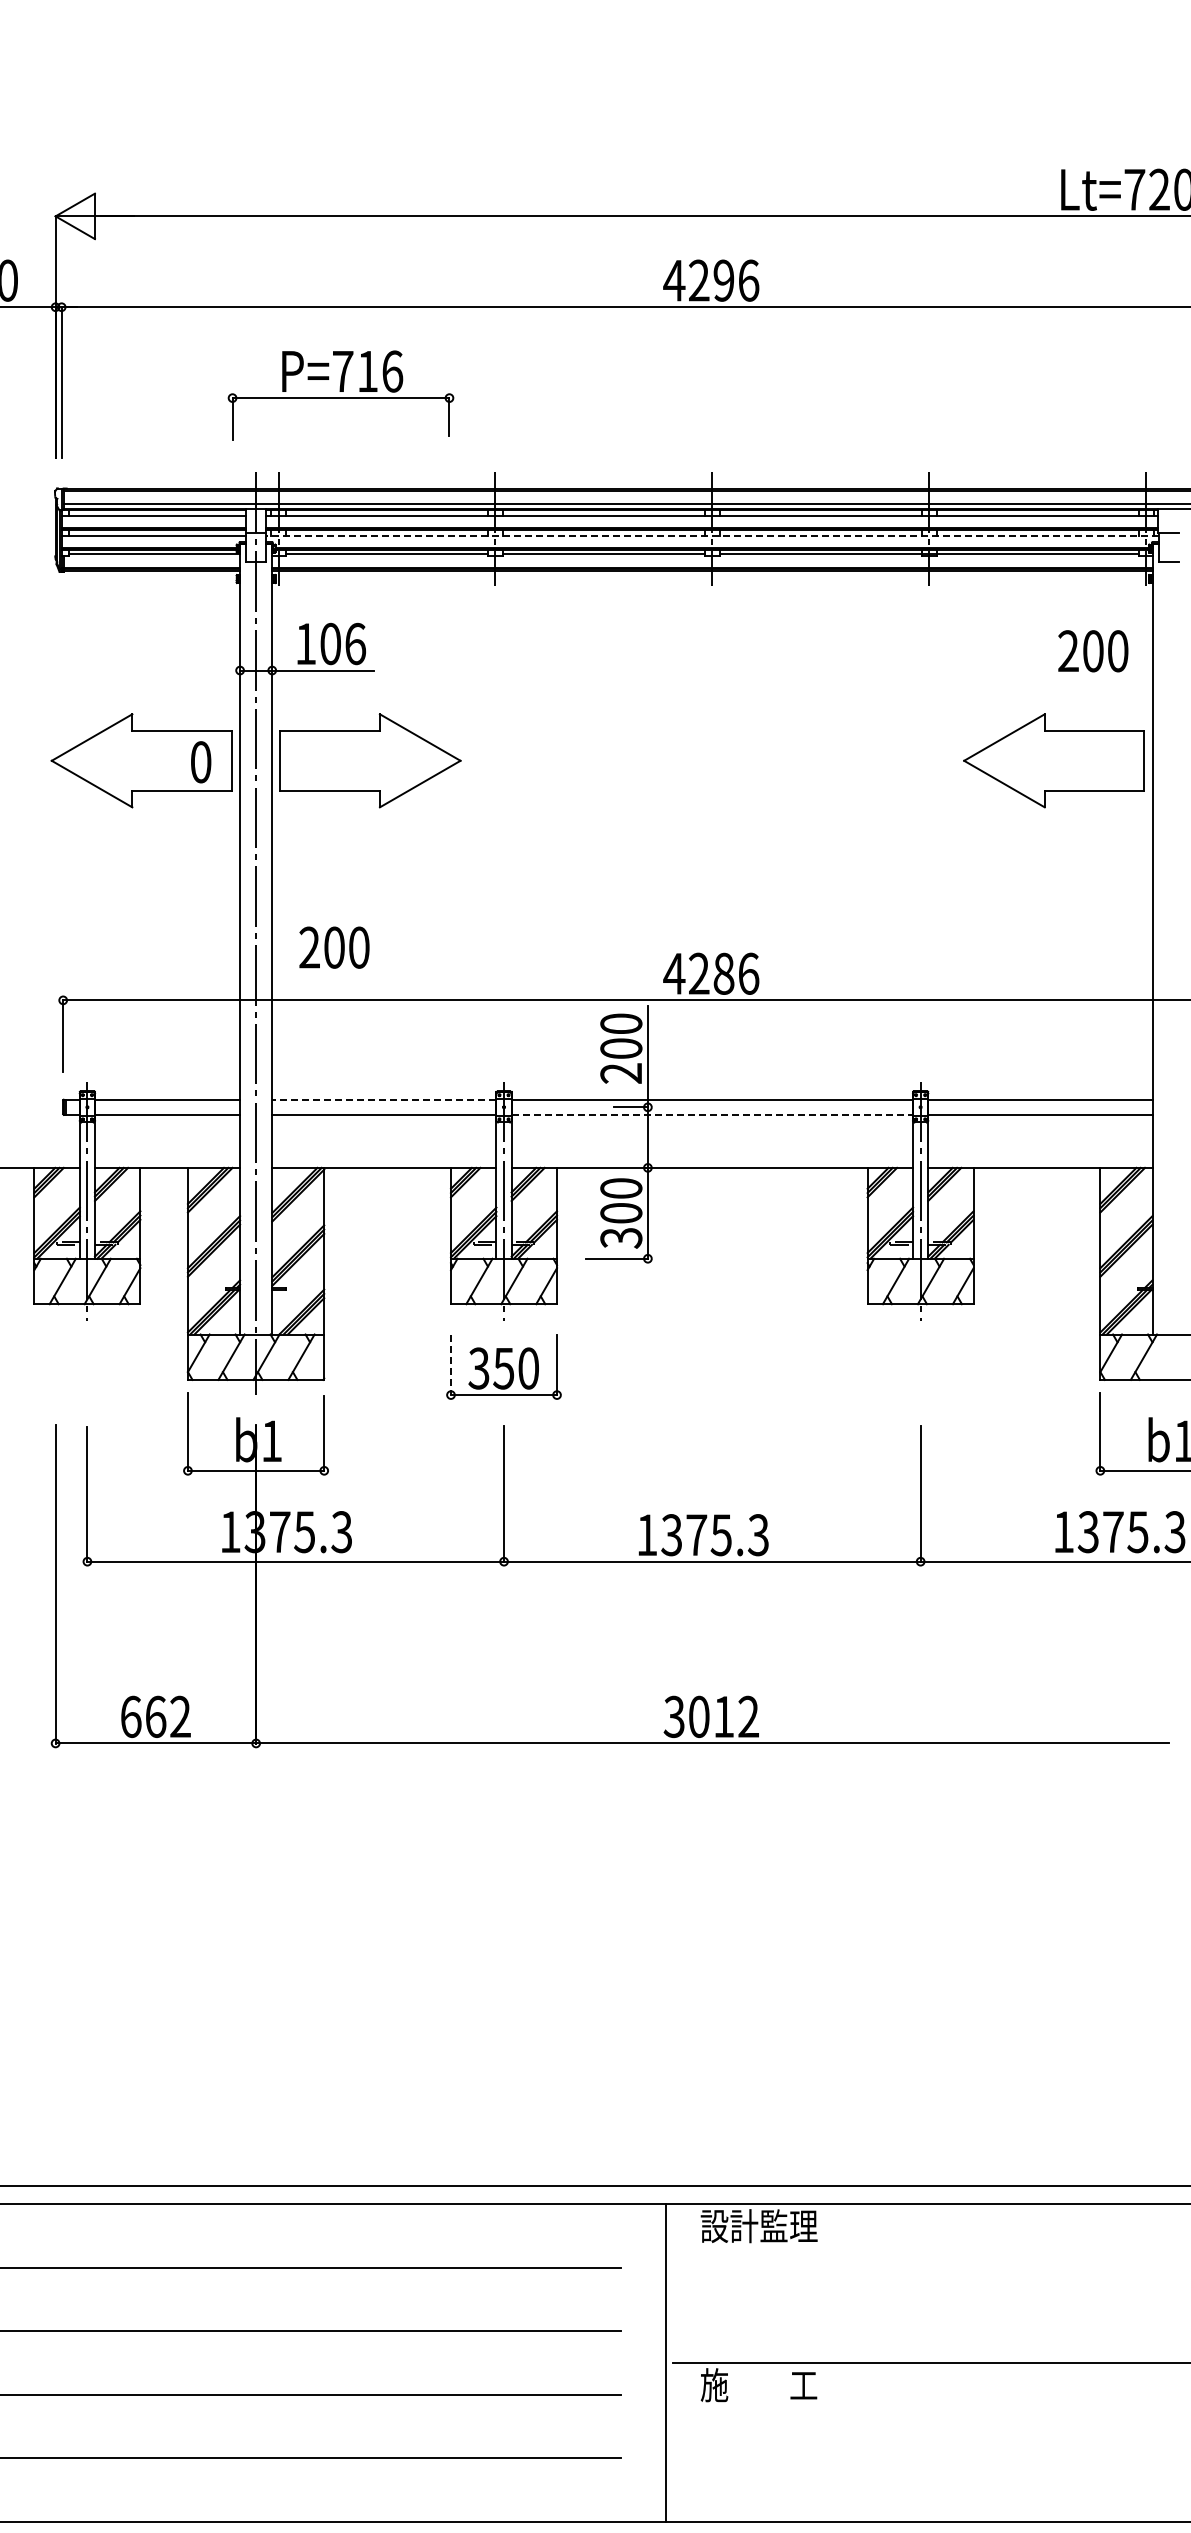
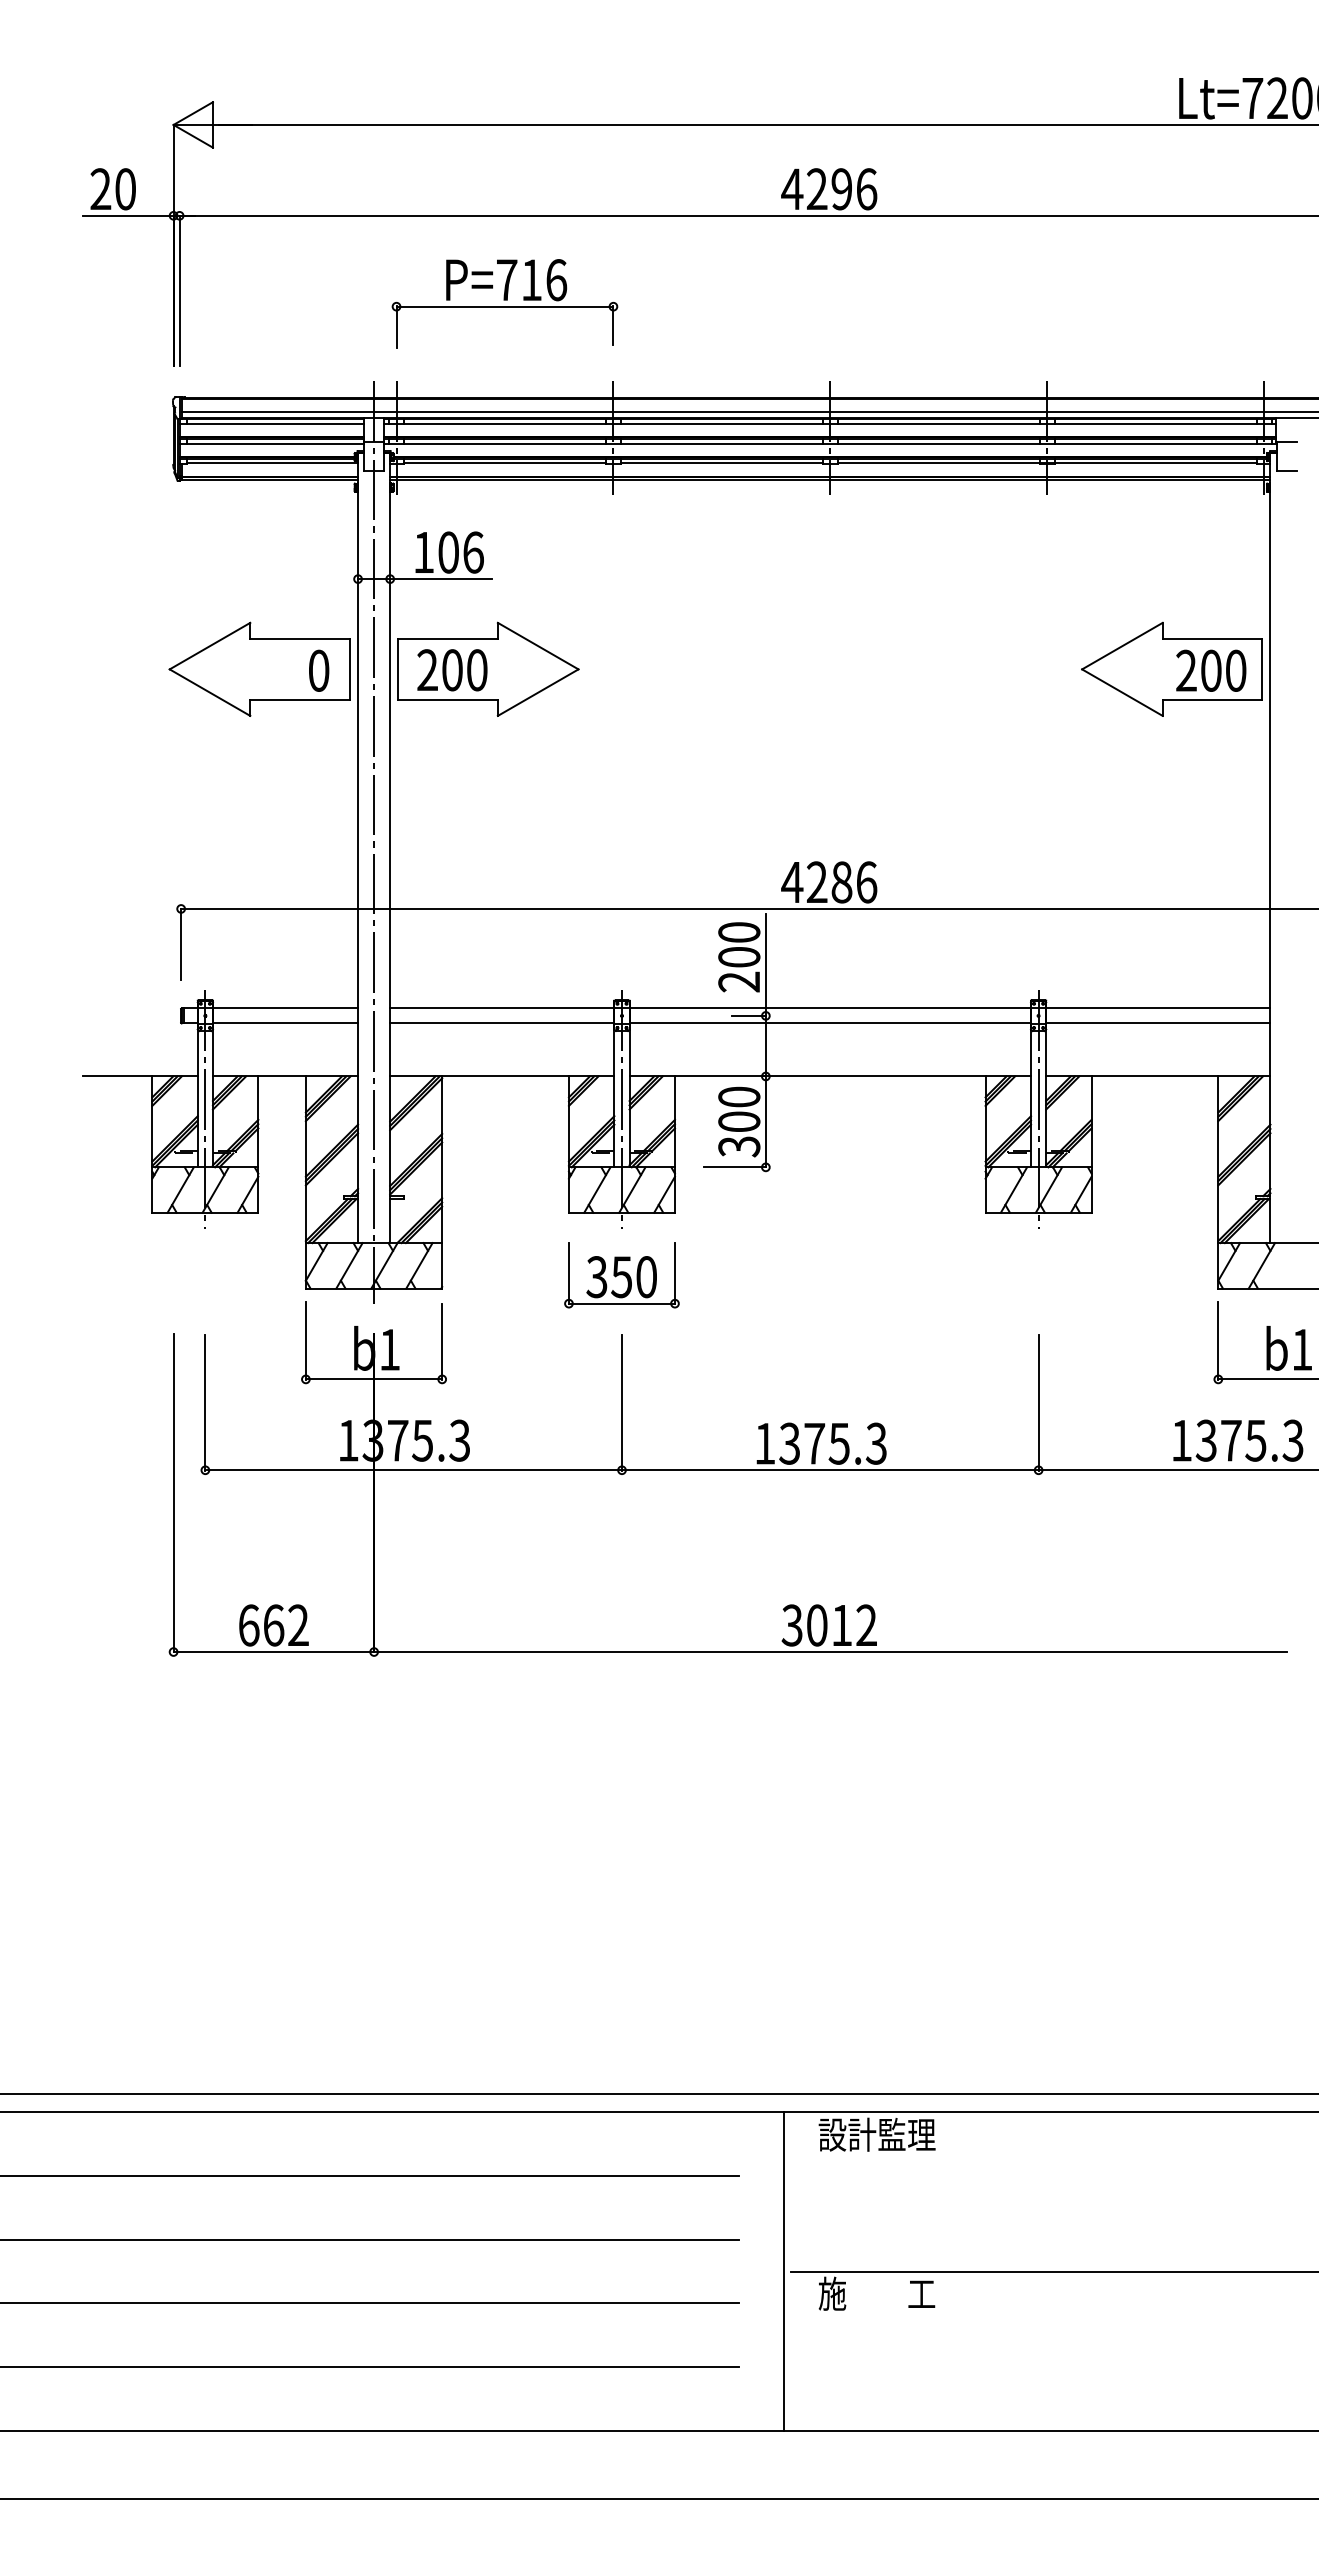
part: (340, 394) -> (504, 303), moved
line: (711, 535) -> (829, 444), dashed -> solid
text: (1093, 650) -> (1211, 670), moved
text: (334, 947) -> (452, 670), moved
line: (383, 1099) -> (501, 1008), dashed -> solid
line: (712, 1114) -> (830, 1023), dashed -> solid
line: (450, 1365) -> (568, 1274), dashed -> solid

